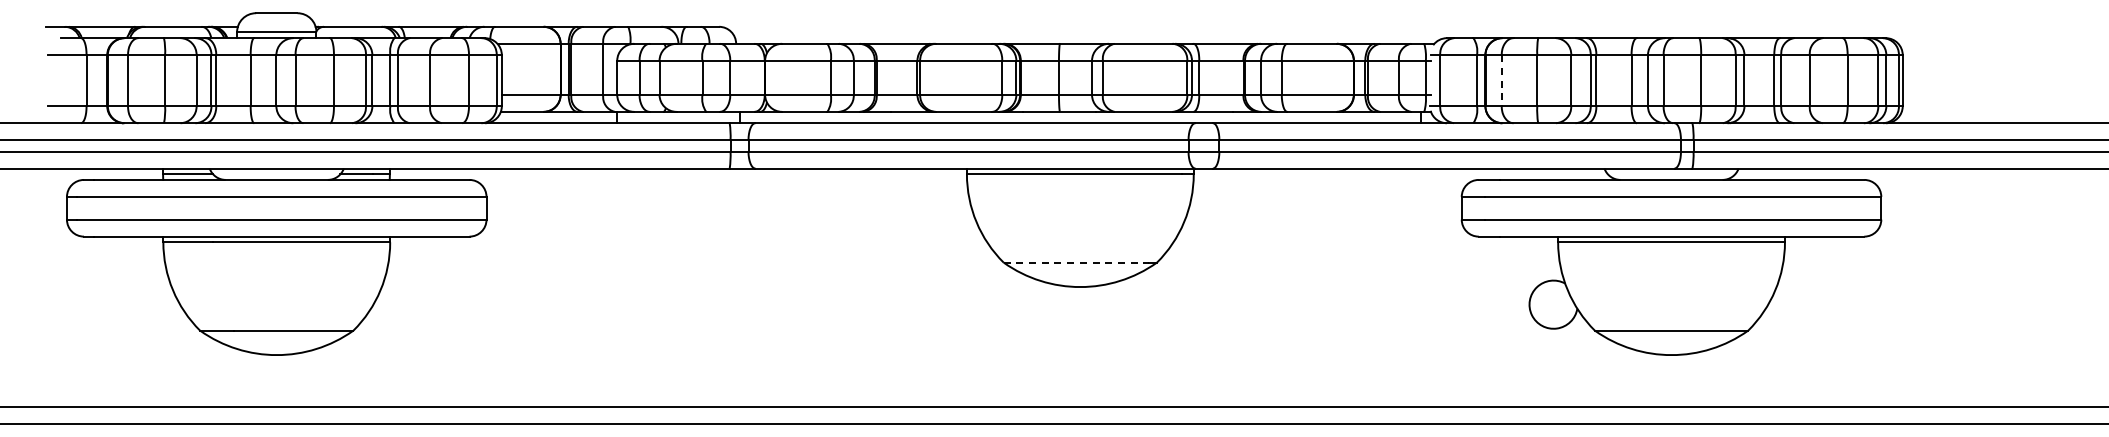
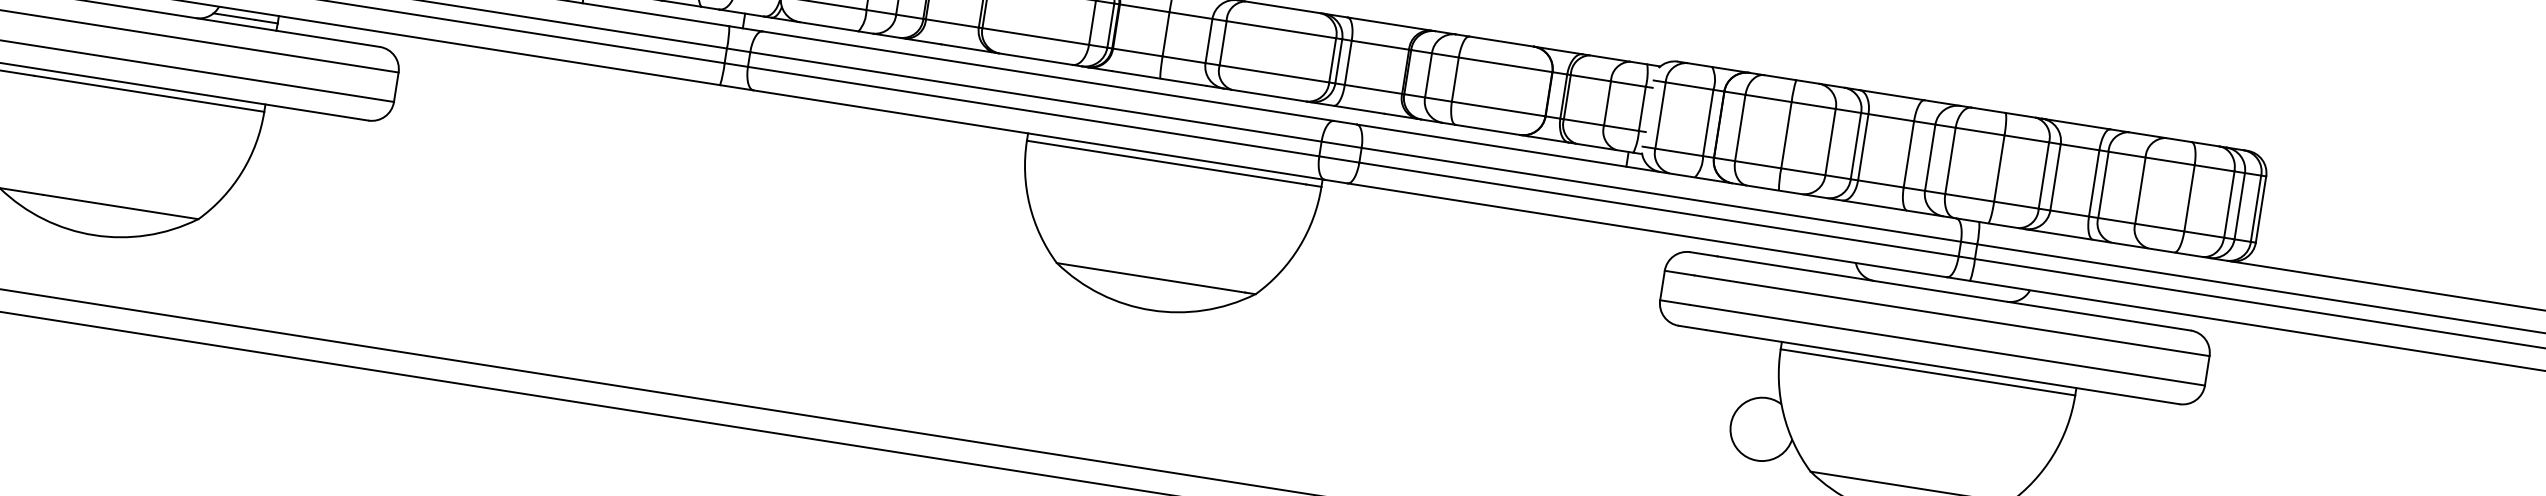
line: (1501, 80) -> (1740, 127), dashed -> solid
line: (1076, 262) -> (1151, 277), dashed -> solid

